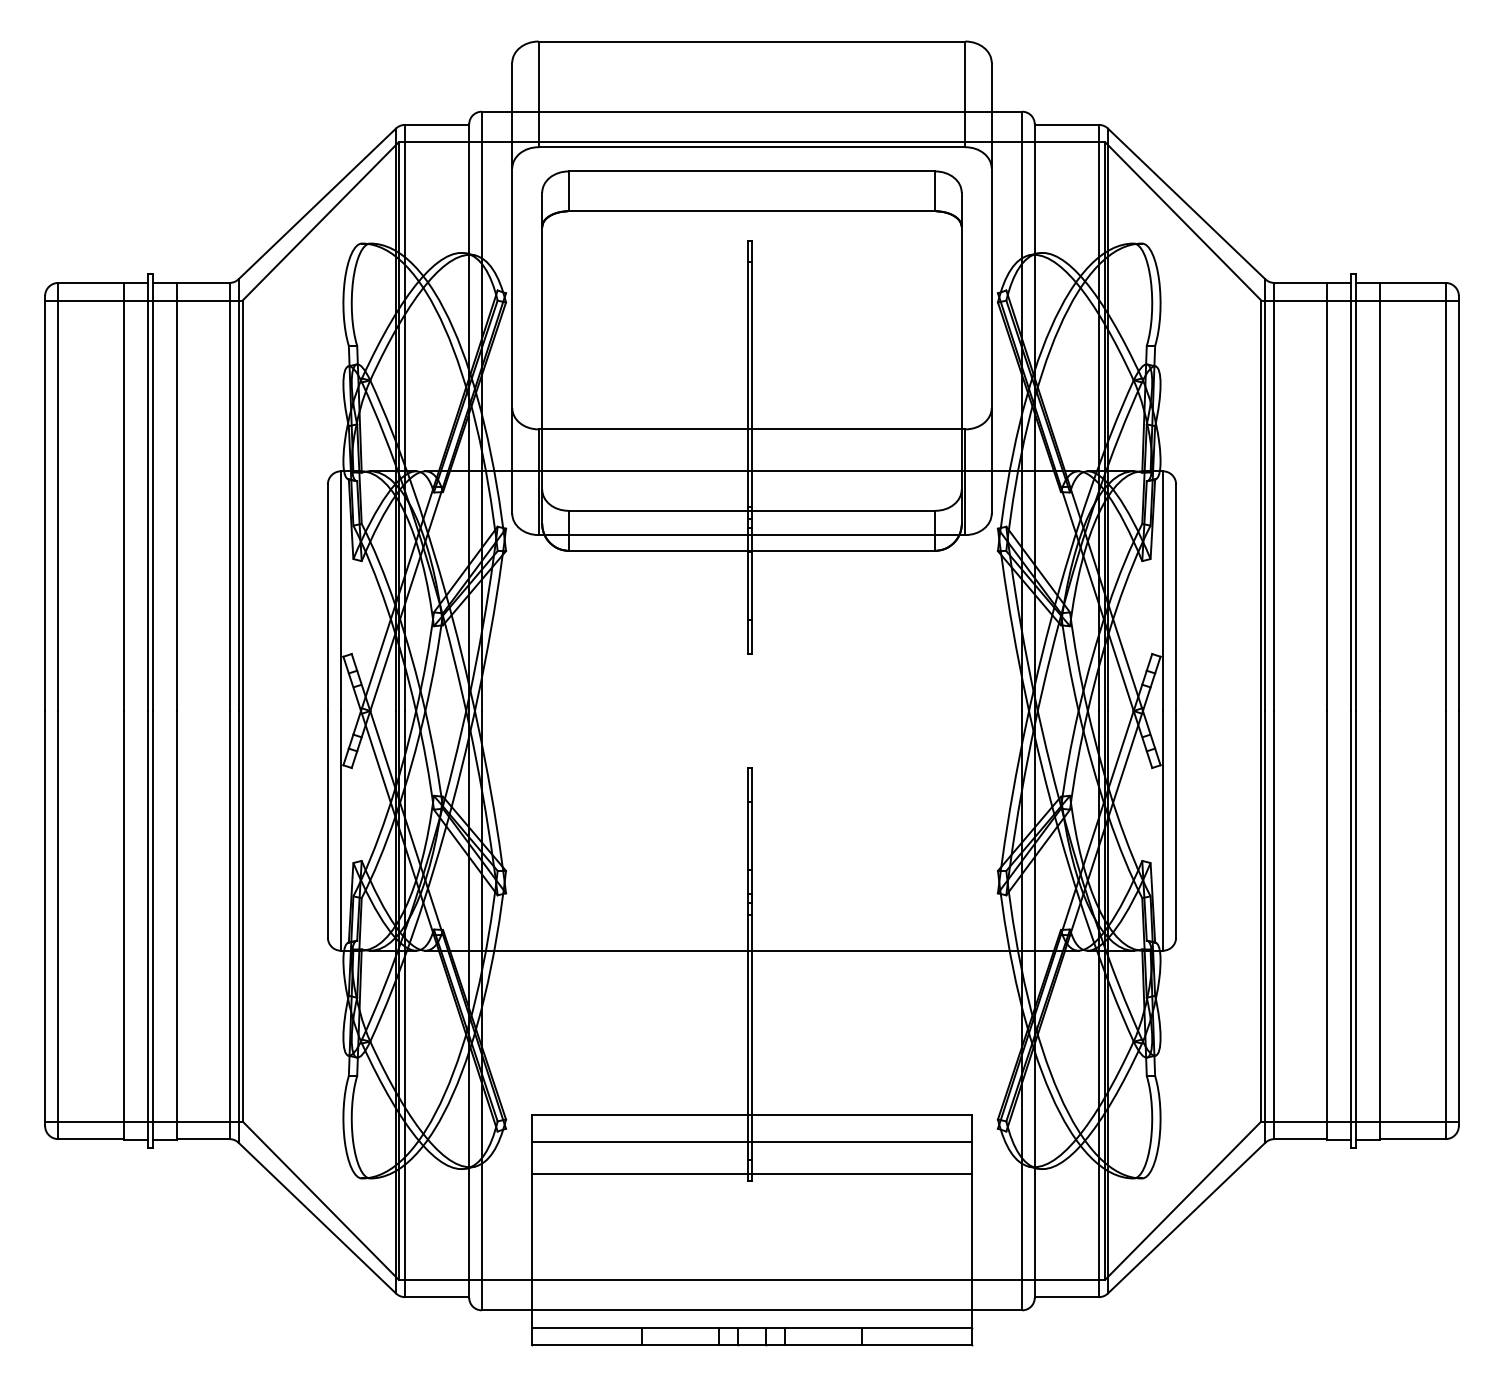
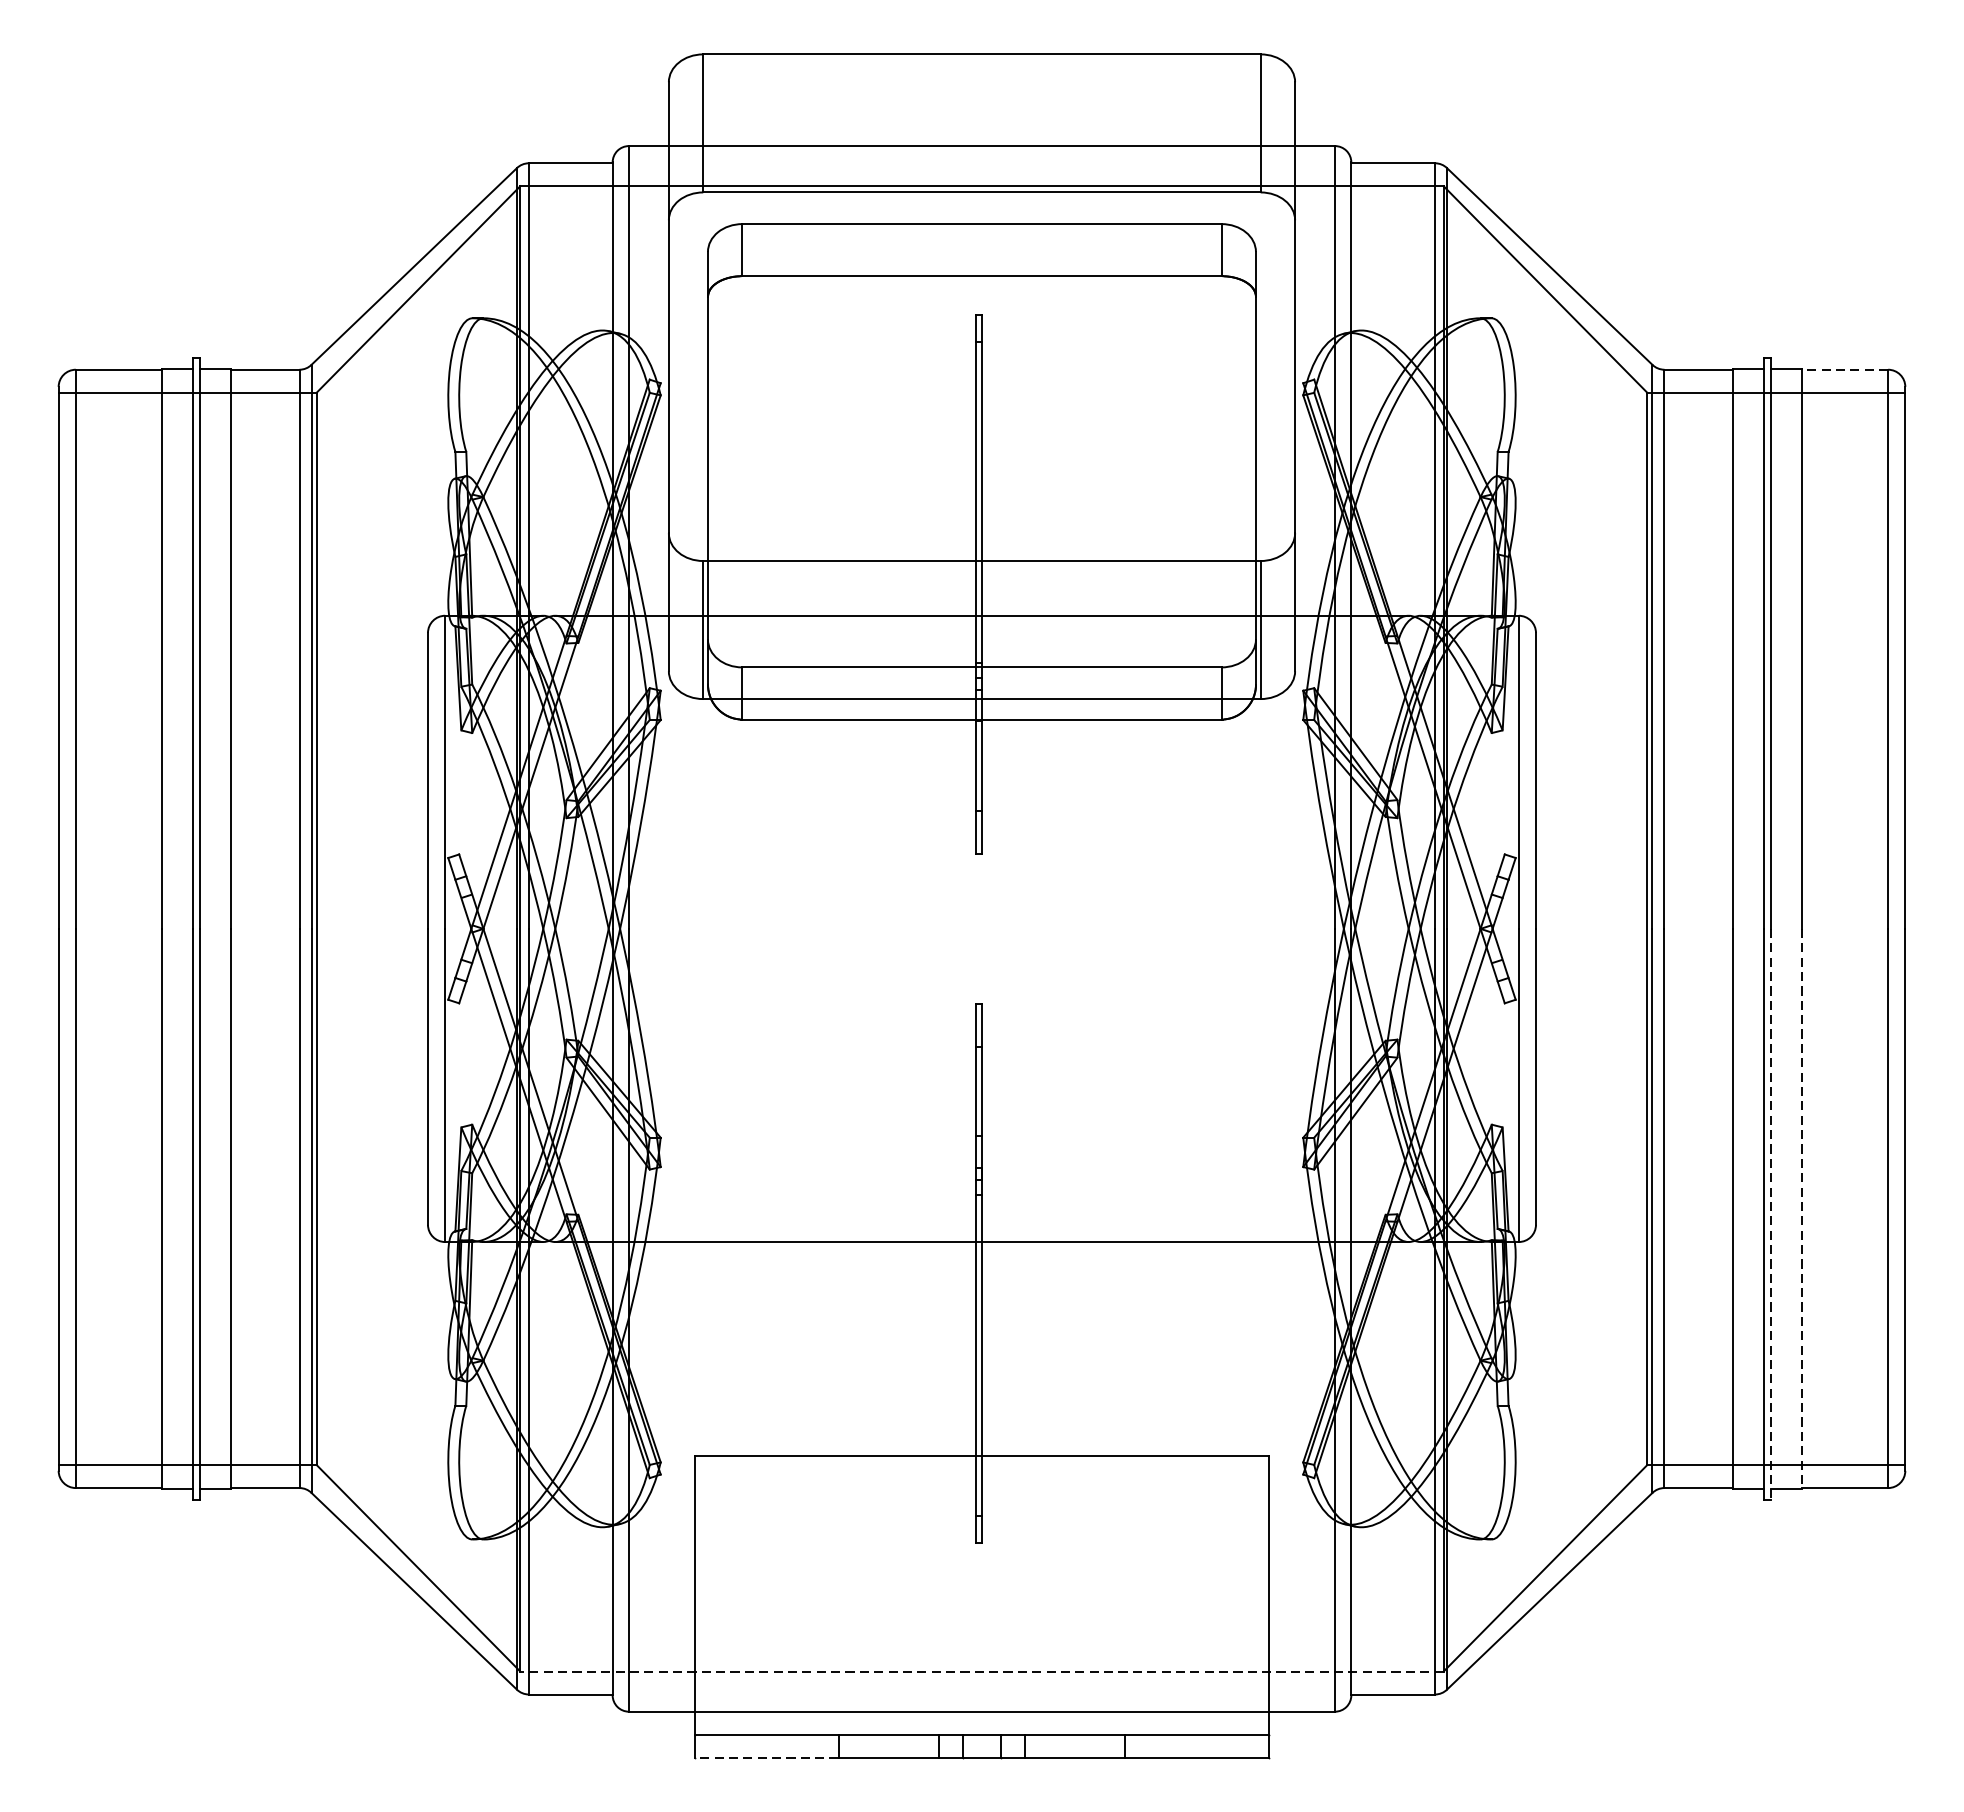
line: (1412, 282) -> (1844, 369), solid -> dashed
line: (1379, 925) -> (1801, 1209), solid -> dashed
line: (1356, 929) -> (1771, 1214), solid -> dashed
line: (751, 1142) -> (981, 1492), removed
line: (751, 1174) -> (981, 1534), removed
line: (751, 1279) -> (981, 1671), solid -> dashed
line: (587, 1345) -> (767, 1757), solid -> dashed

